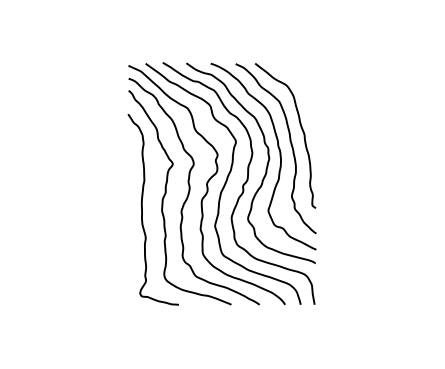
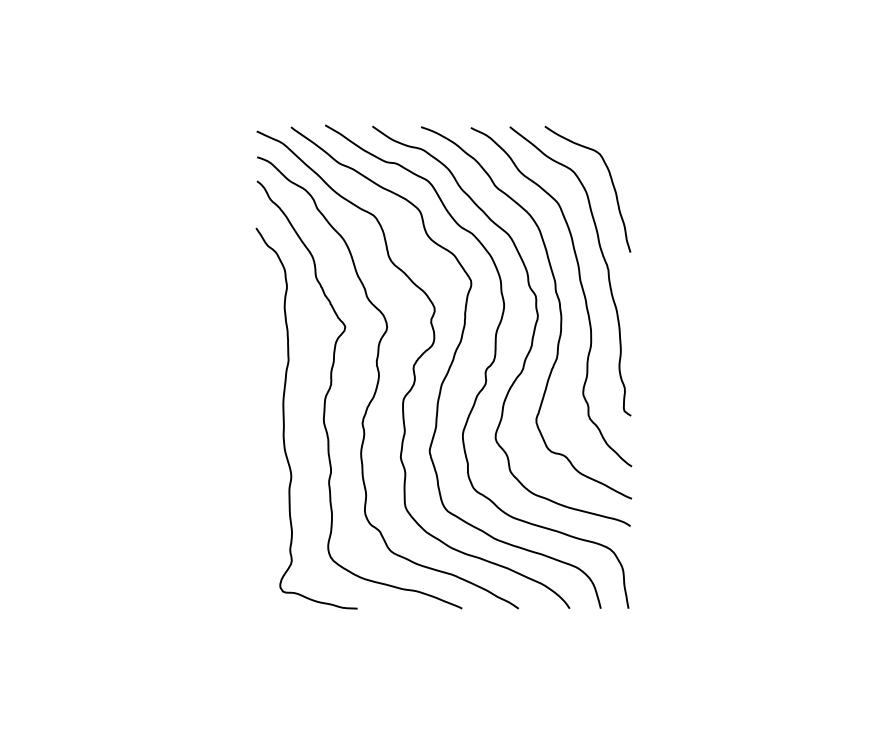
curve: (305, 91) -> (610, 182), added

